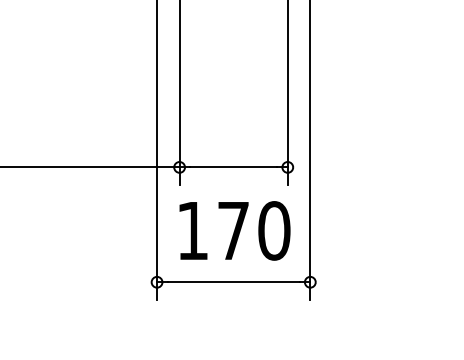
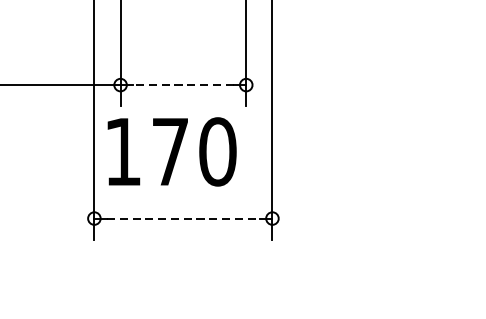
line: (233, 167) -> (183, 85), solid -> dashed
text: (234, 230) -> (171, 151), moved
line: (233, 282) -> (183, 218), solid -> dashed

